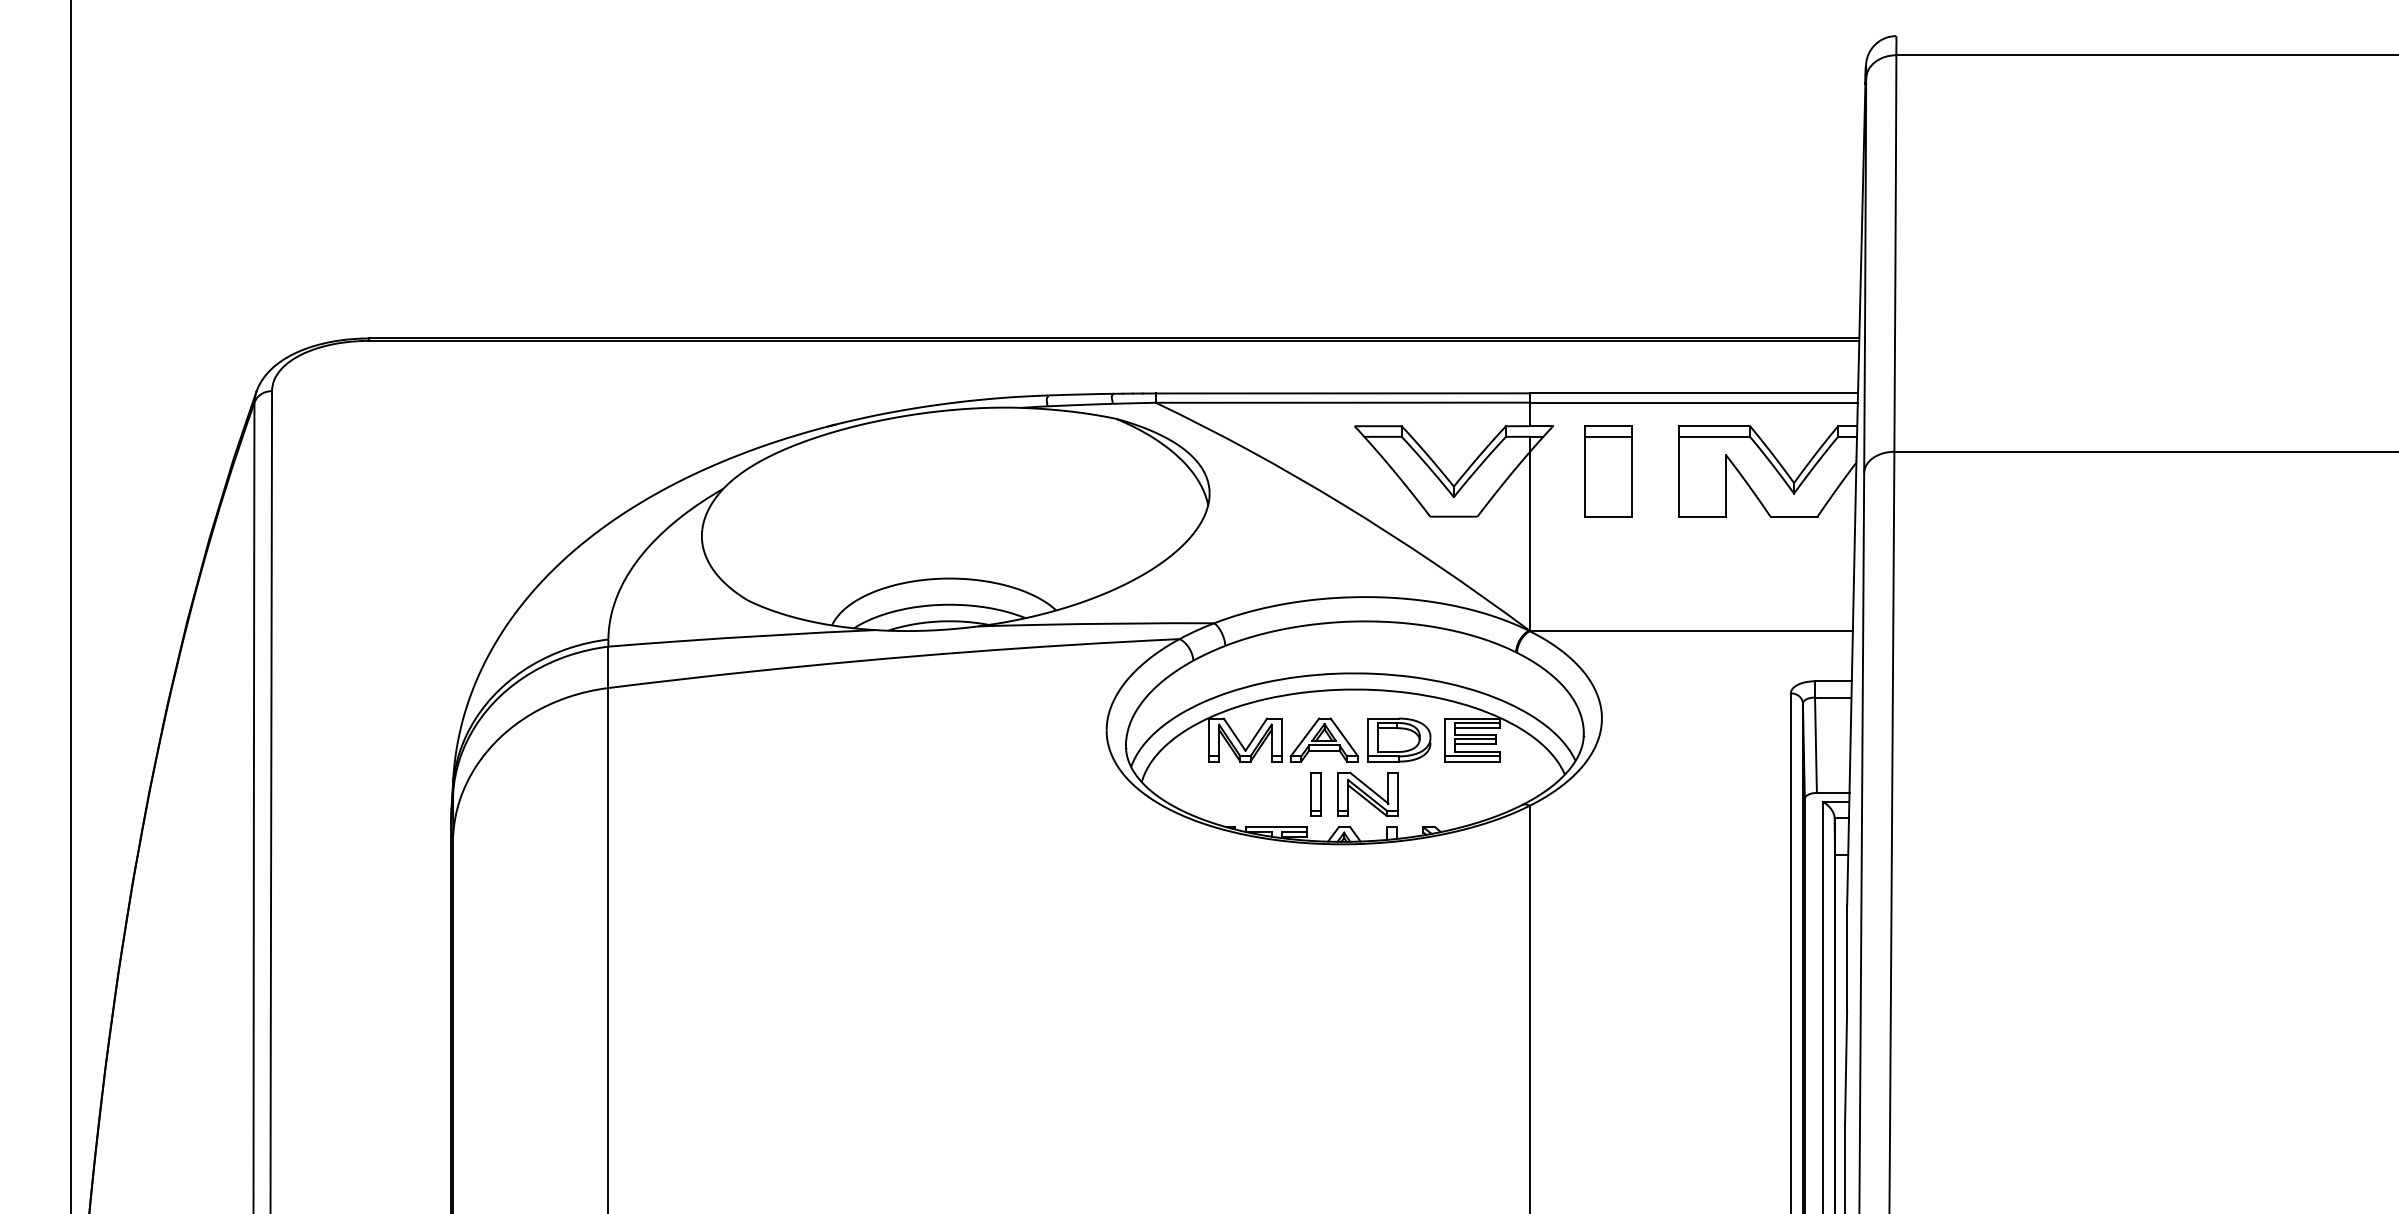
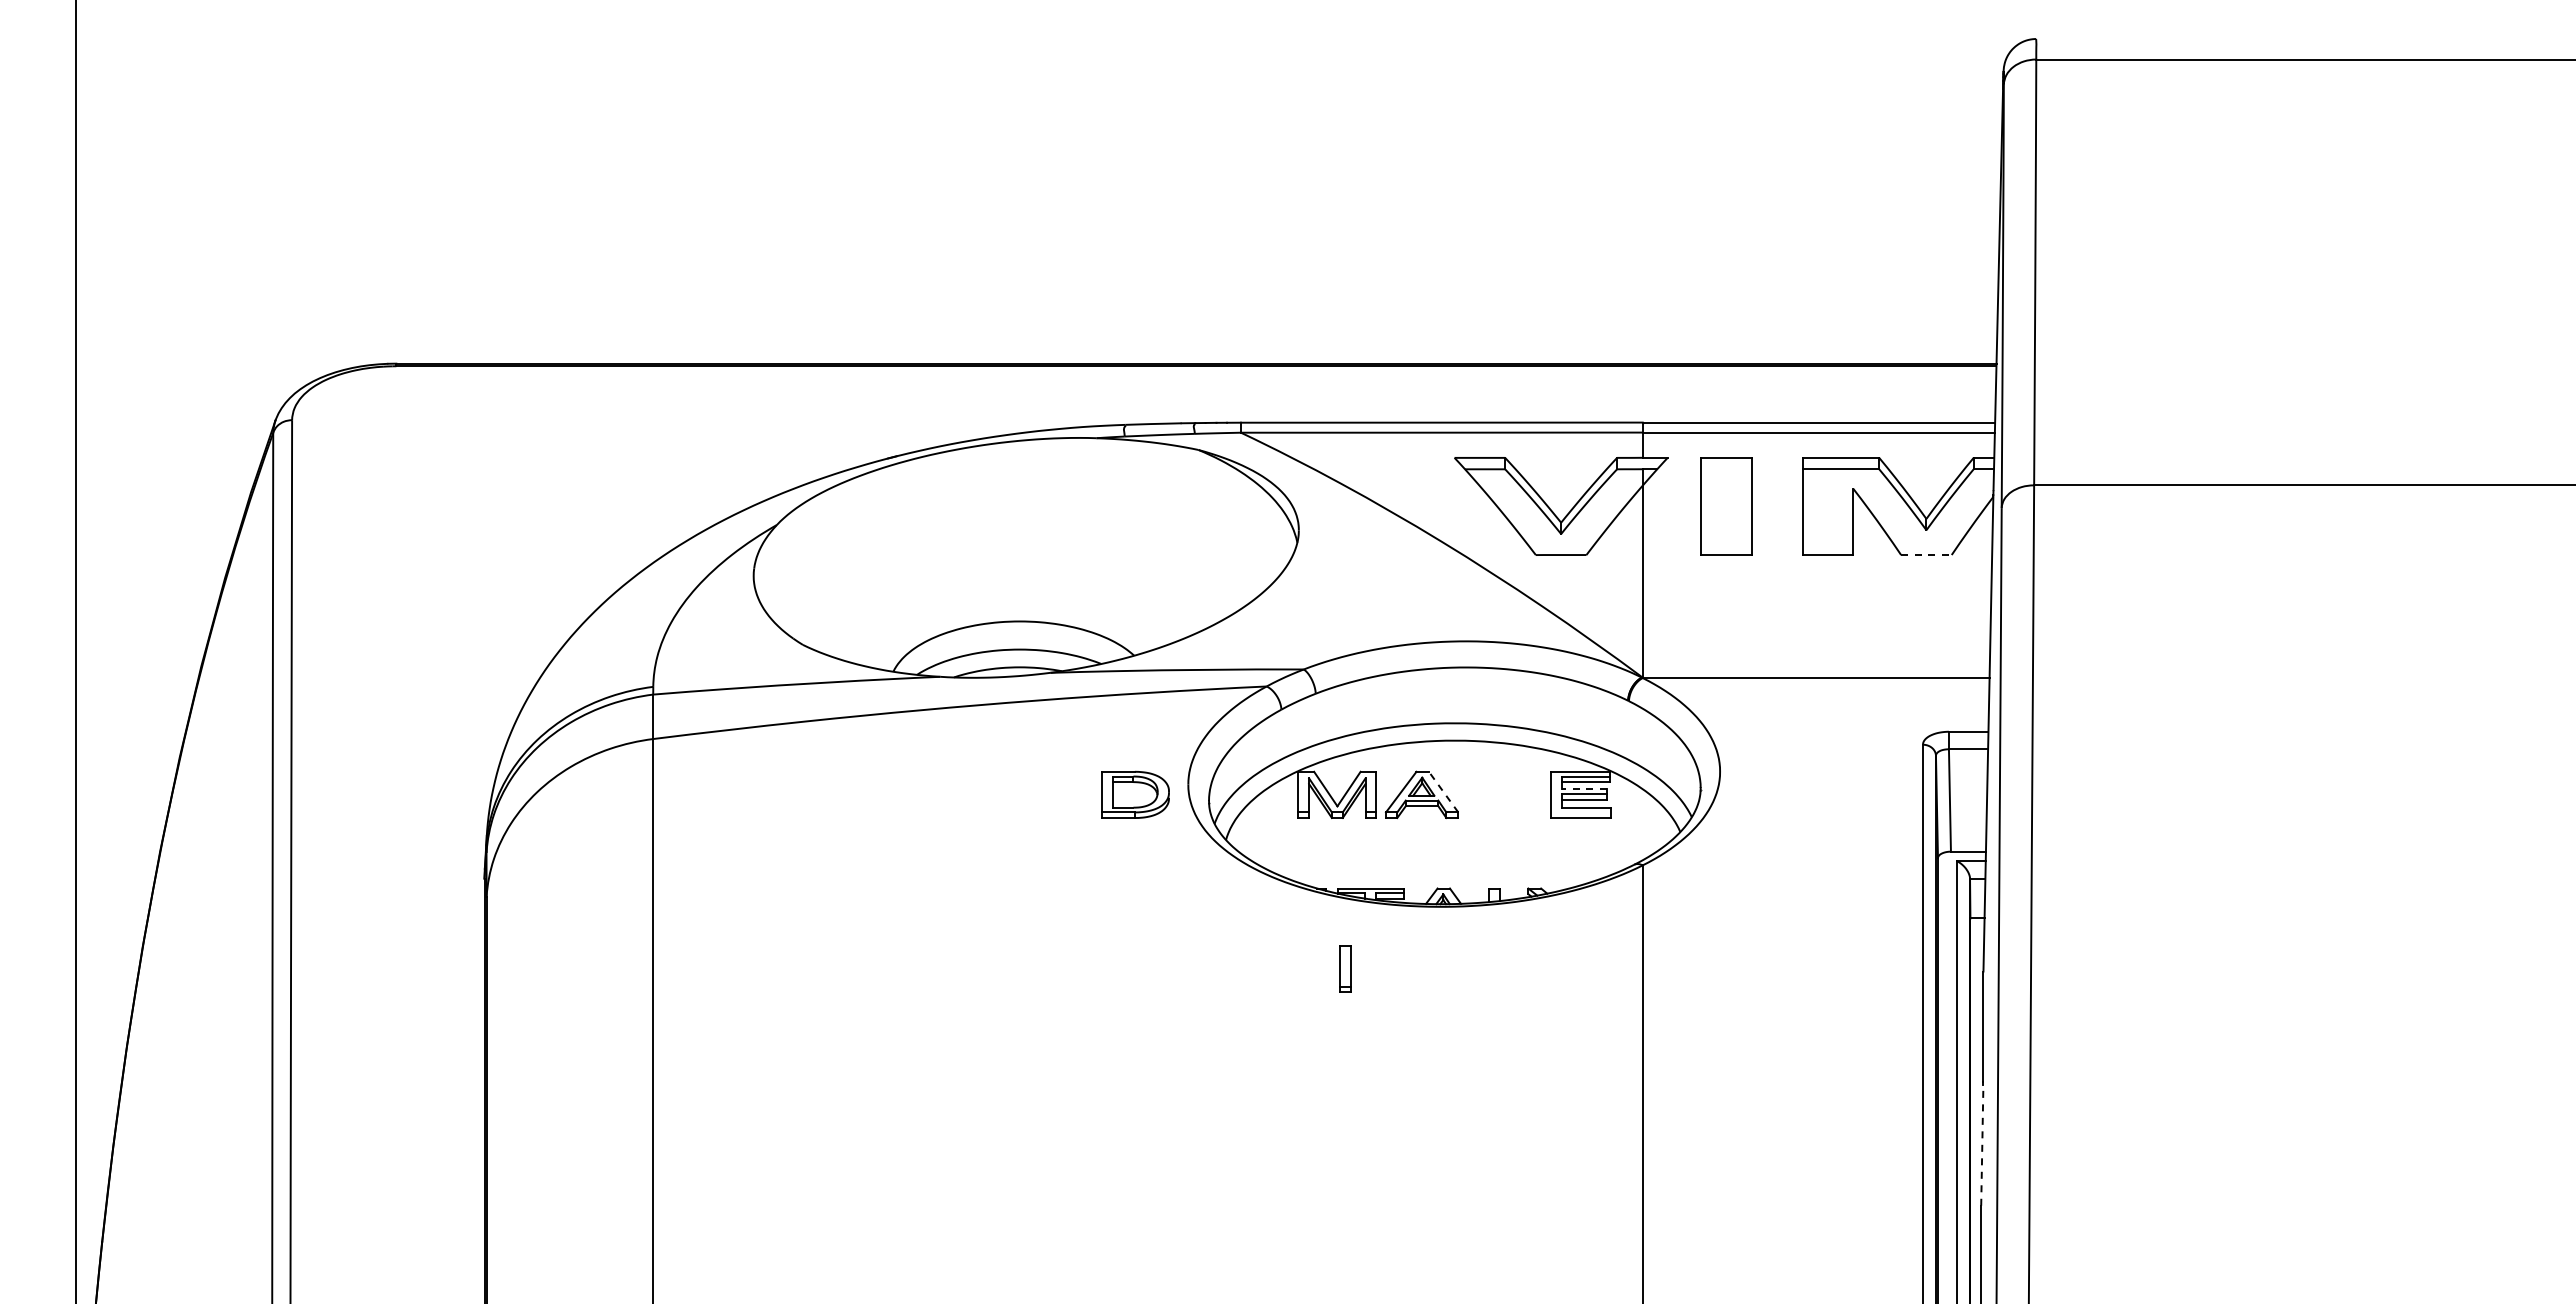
line: (1607, 437) -> (1726, 469), removed
line: (1794, 517) -> (1926, 555), solid -> dashed
line: (1474, 735) -> (1583, 789), solid -> dashed
line: (1344, 736) -> (1443, 791), solid -> dashed
part: (1399, 739) -> (1135, 794), moved
line: (1472, 756) -> (1581, 812), removed
part: (1315, 793) -> (1345, 968), moved
part: (1367, 794) -> (1468, 853), removed
line: (1846, 1065) -> (1982, 1144), solid -> dashed

